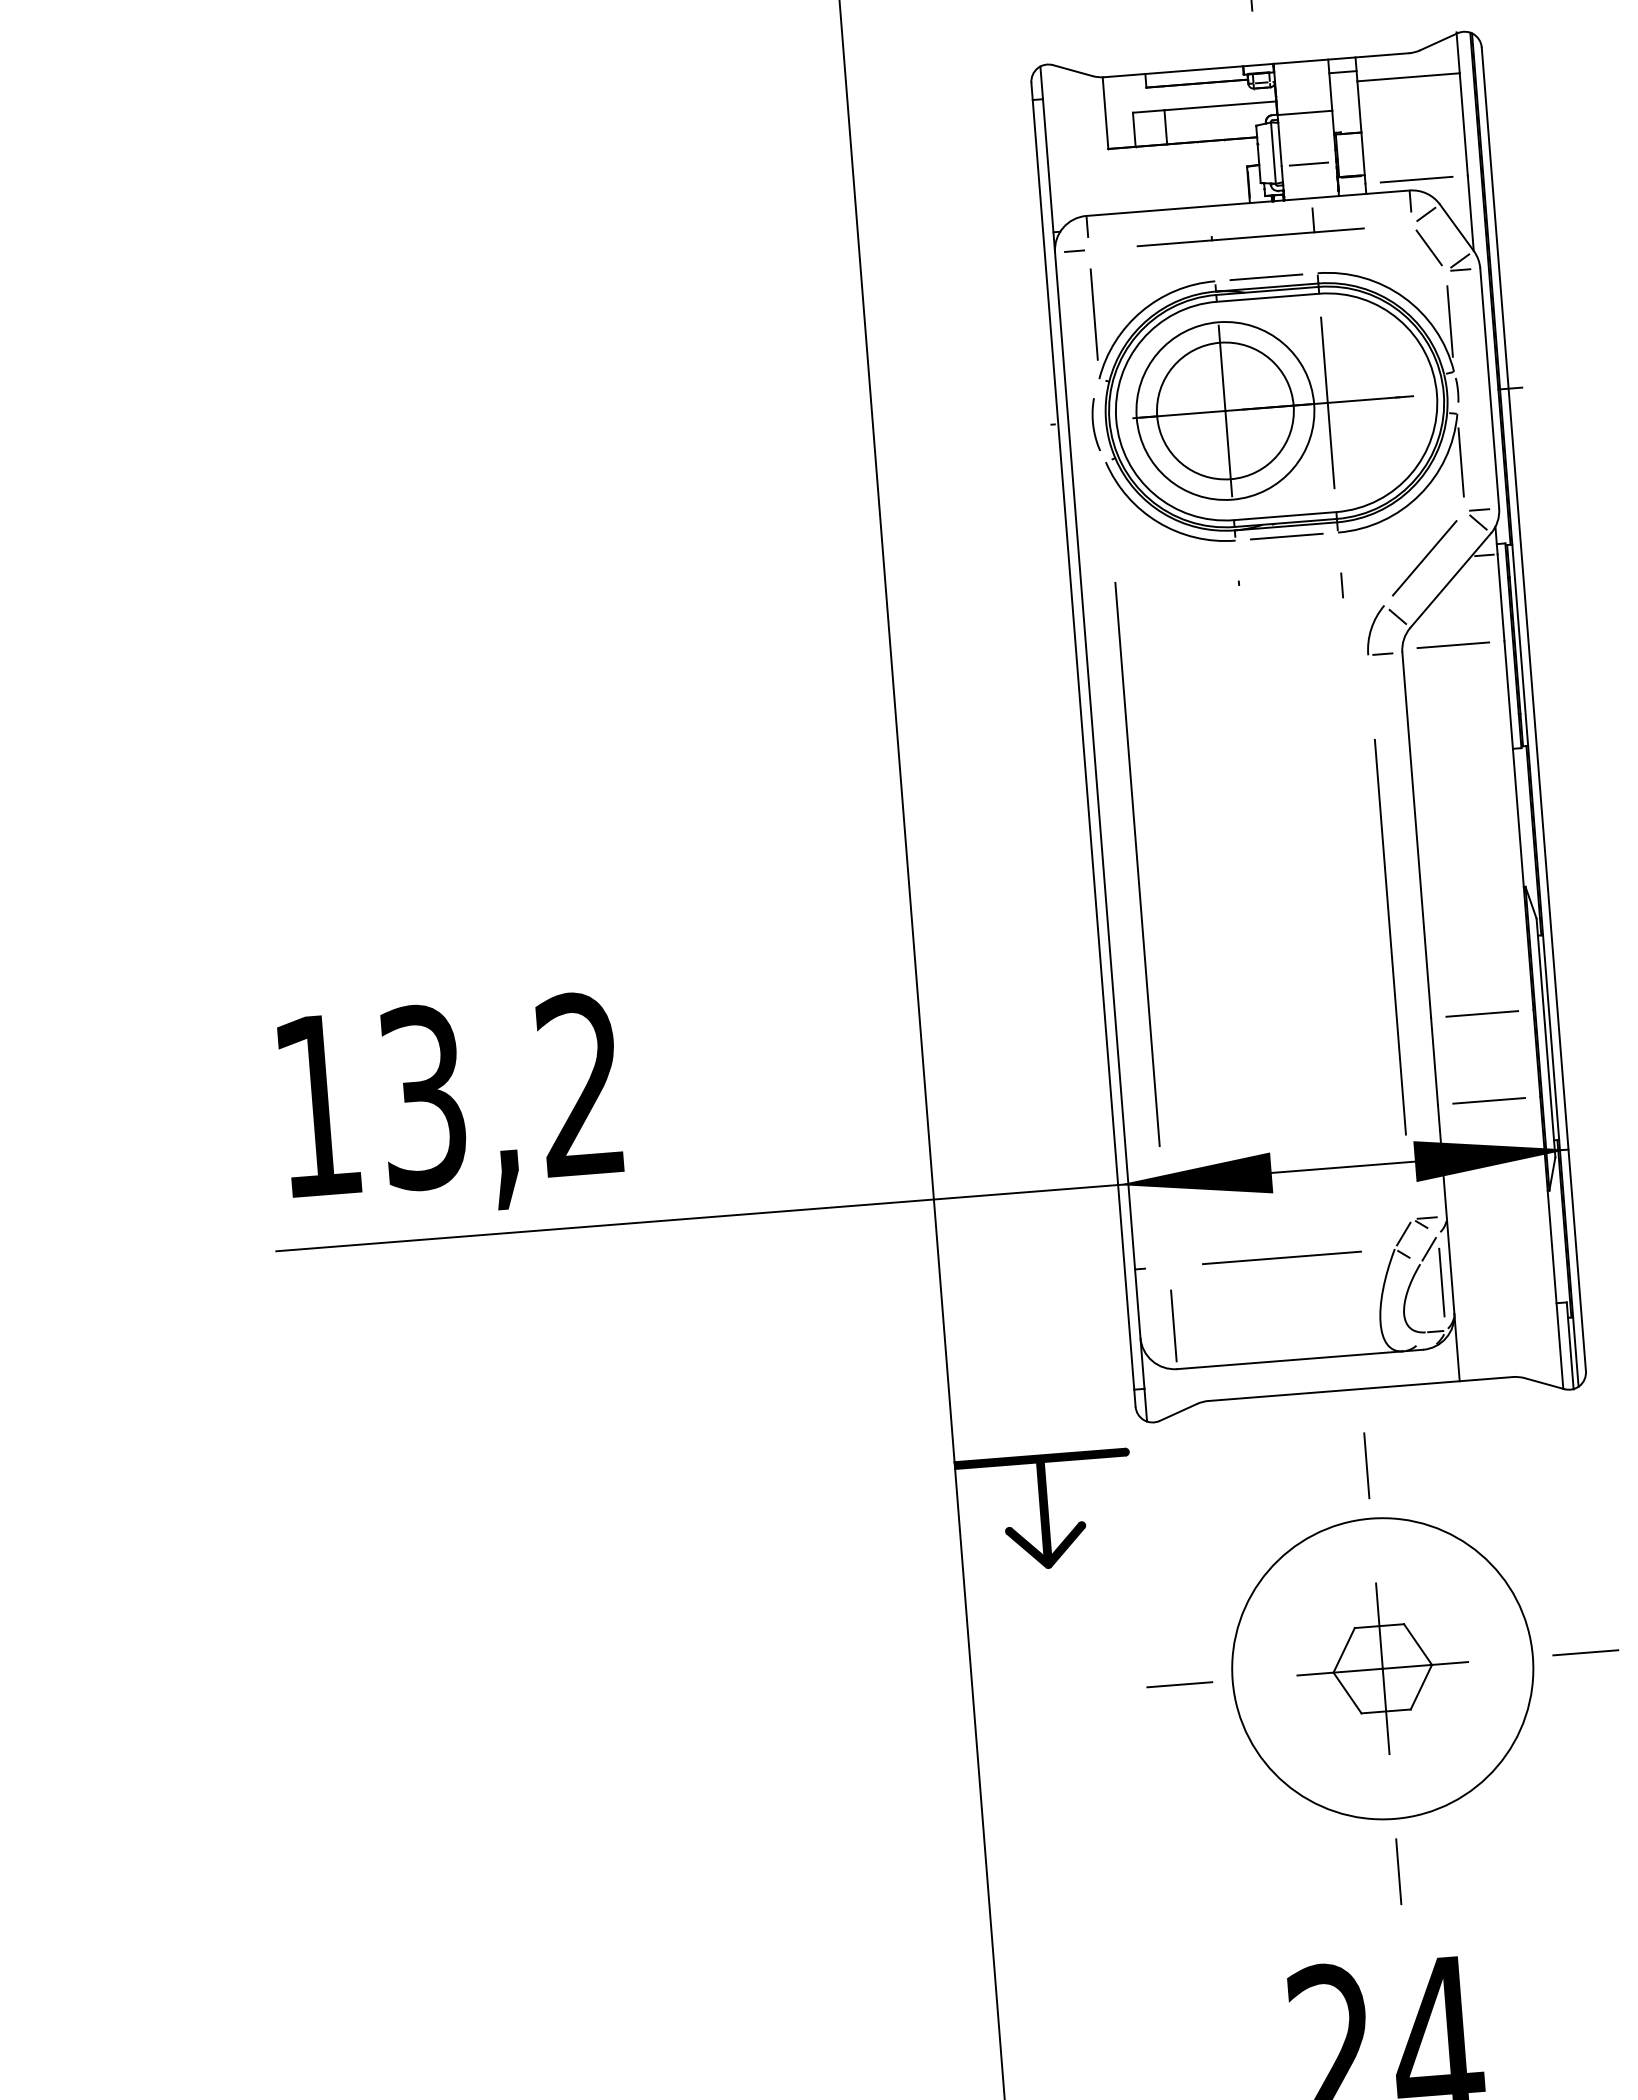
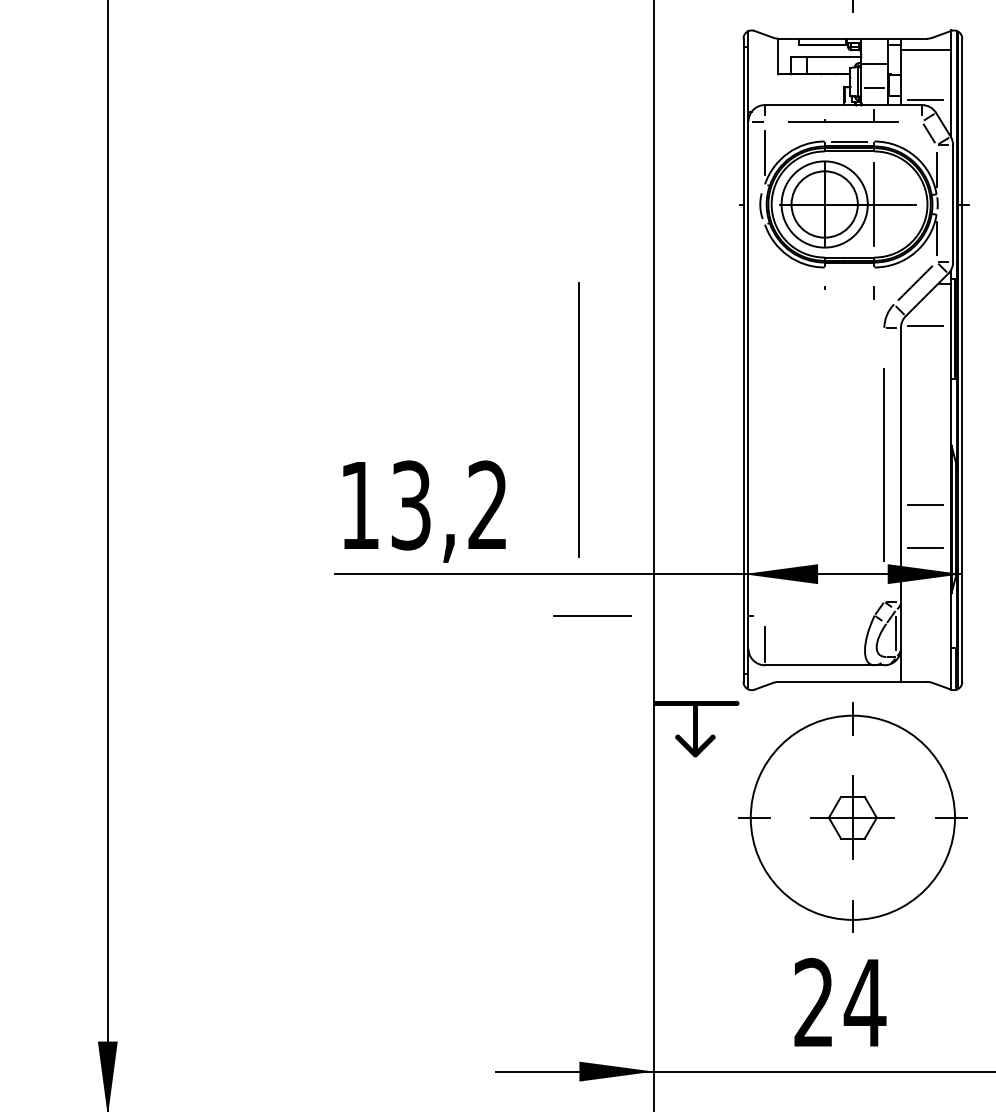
line: (1286, 536) -> (849, 267), removed
line: (1136, 863) -> (578, 419), moved
line: (1281, 1257) -> (592, 615), moved
circle: (1381, 1668) -> (852, 817), size x1.4

